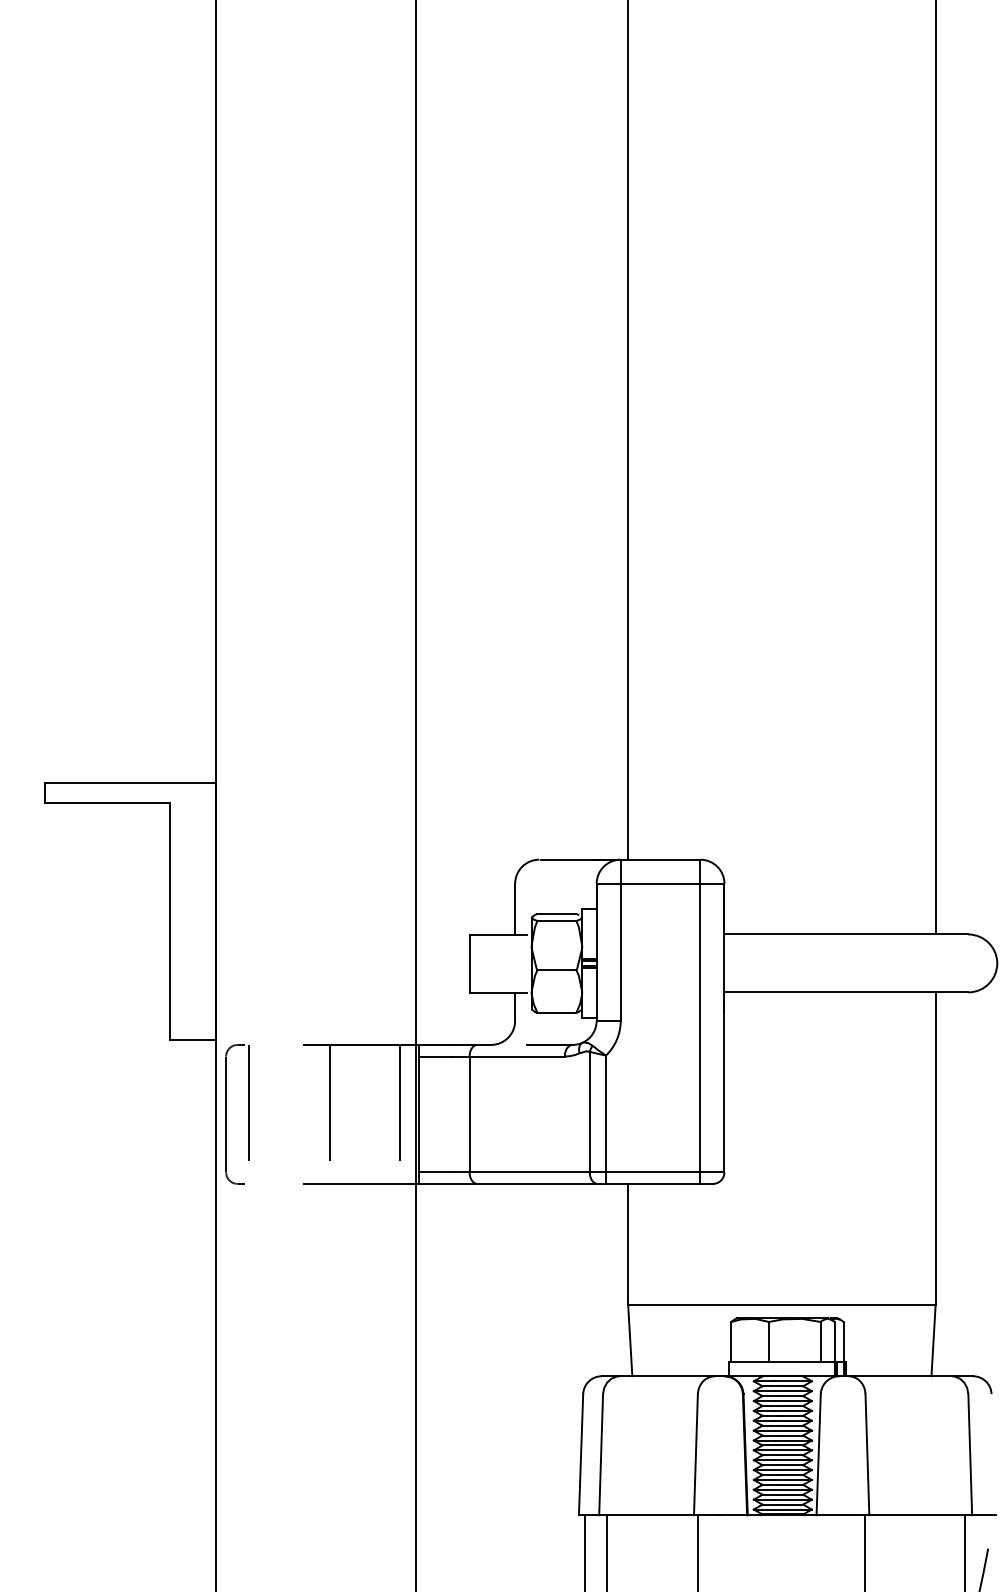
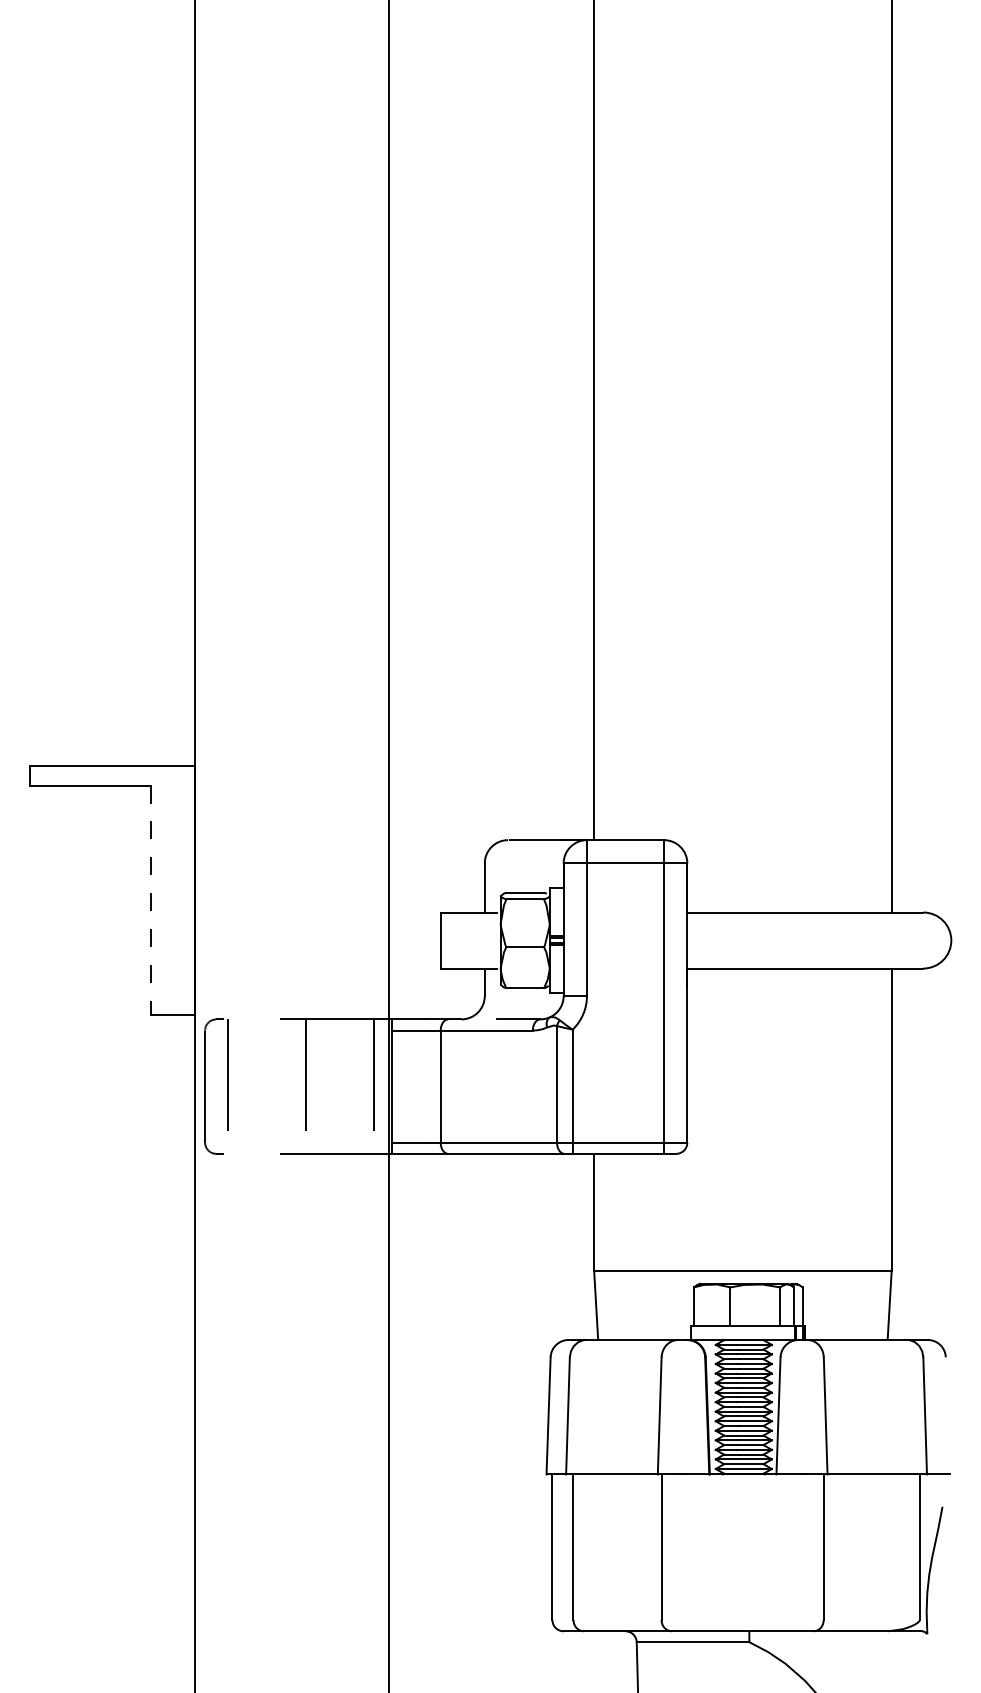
line: (170, 922) -> (151, 900), solid -> dashed

